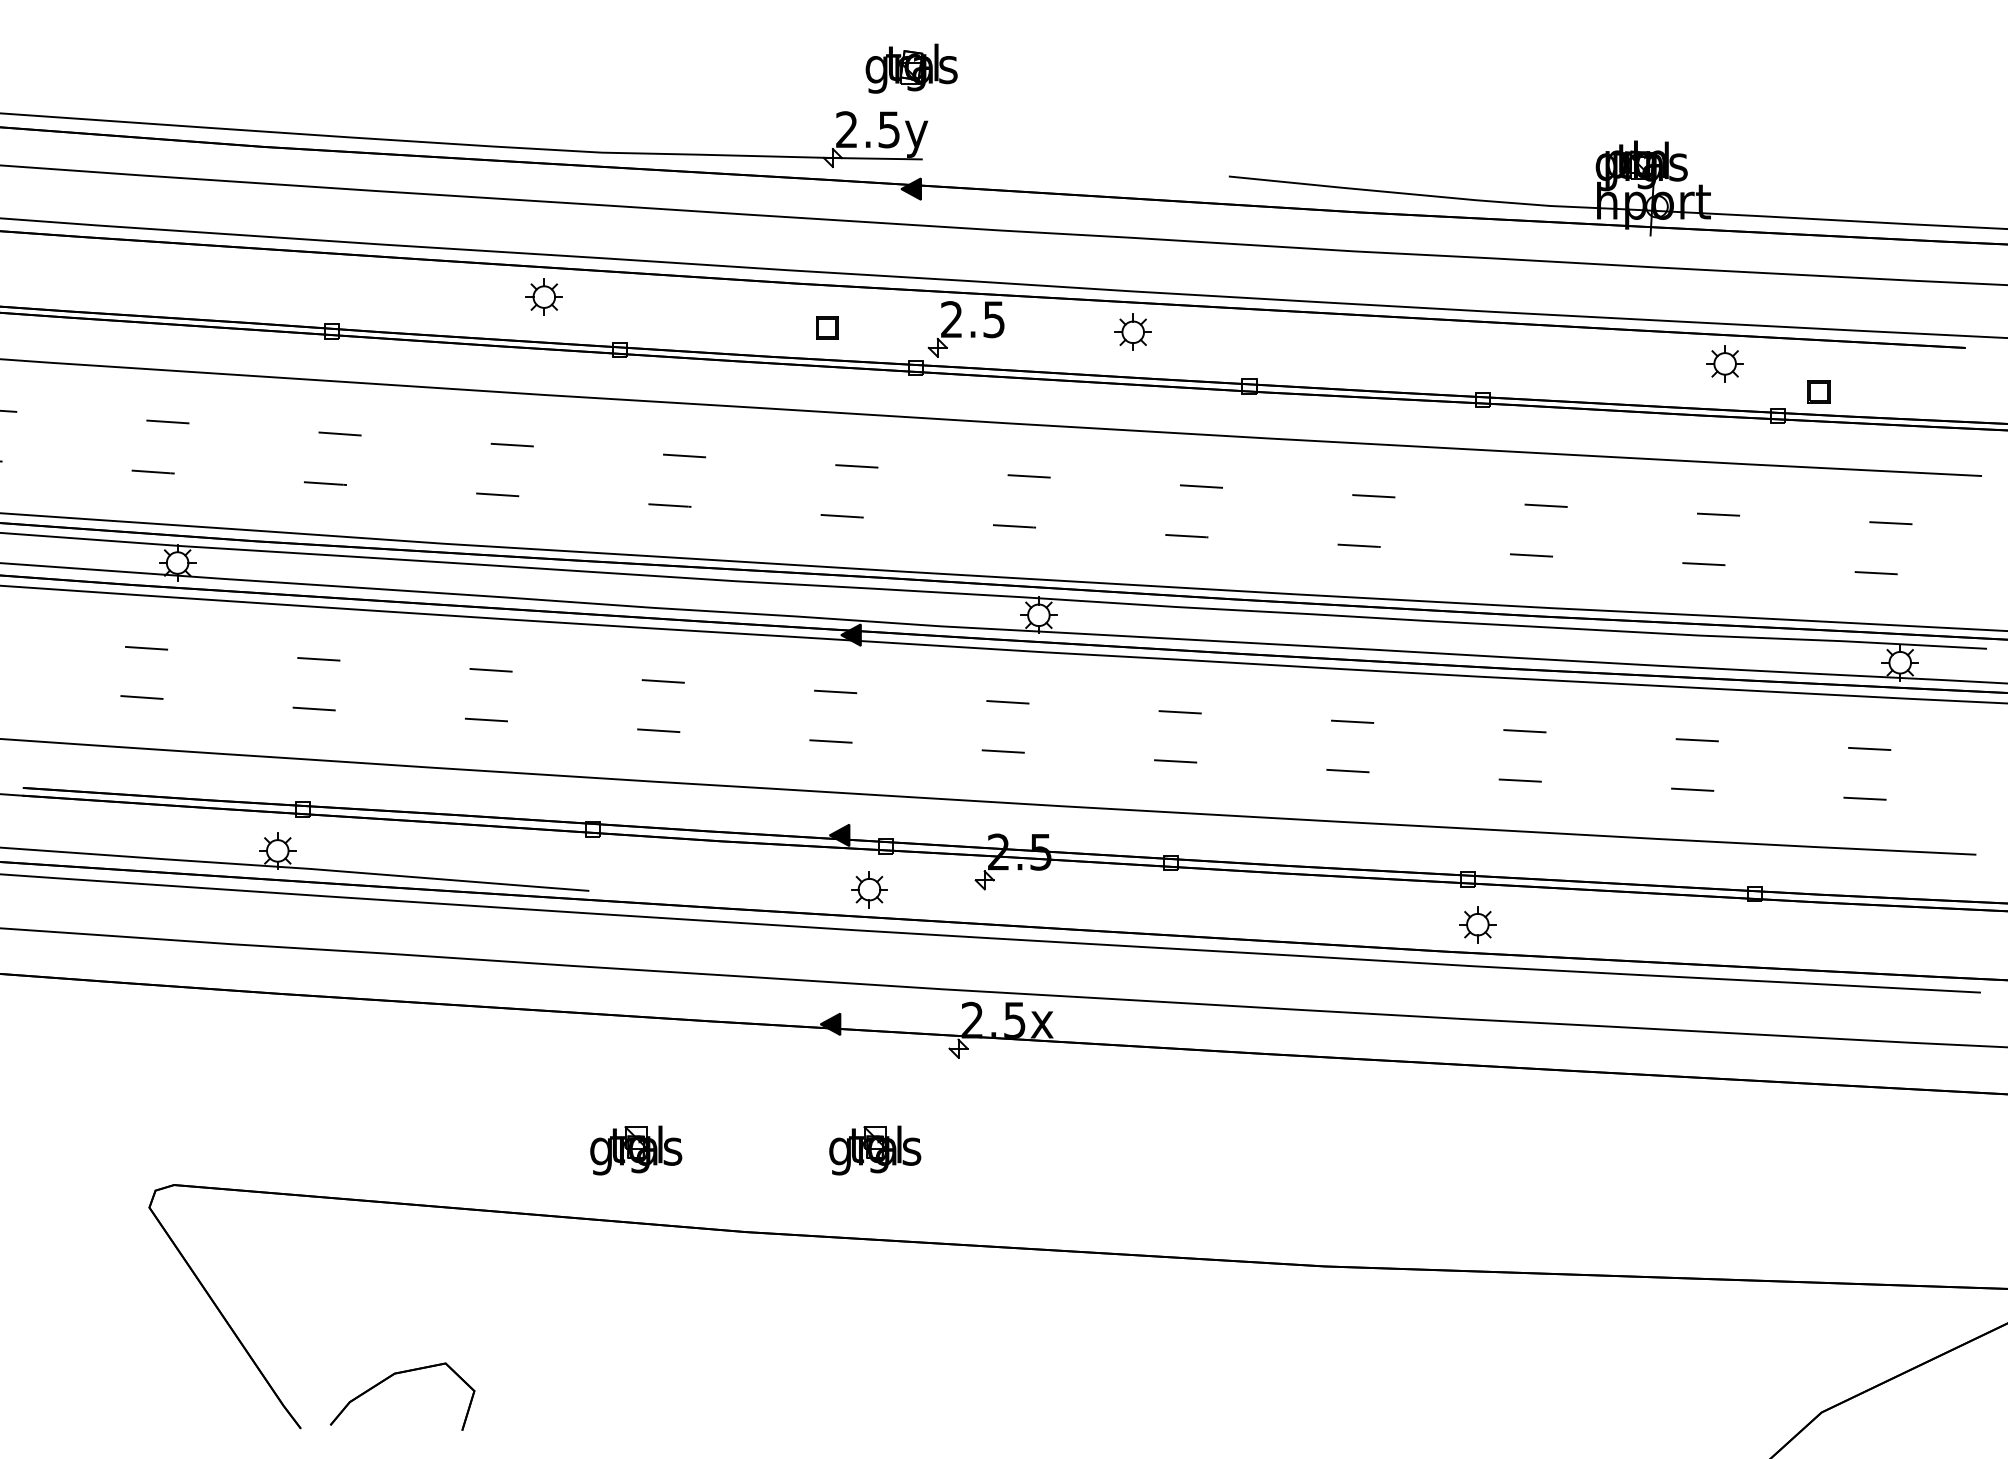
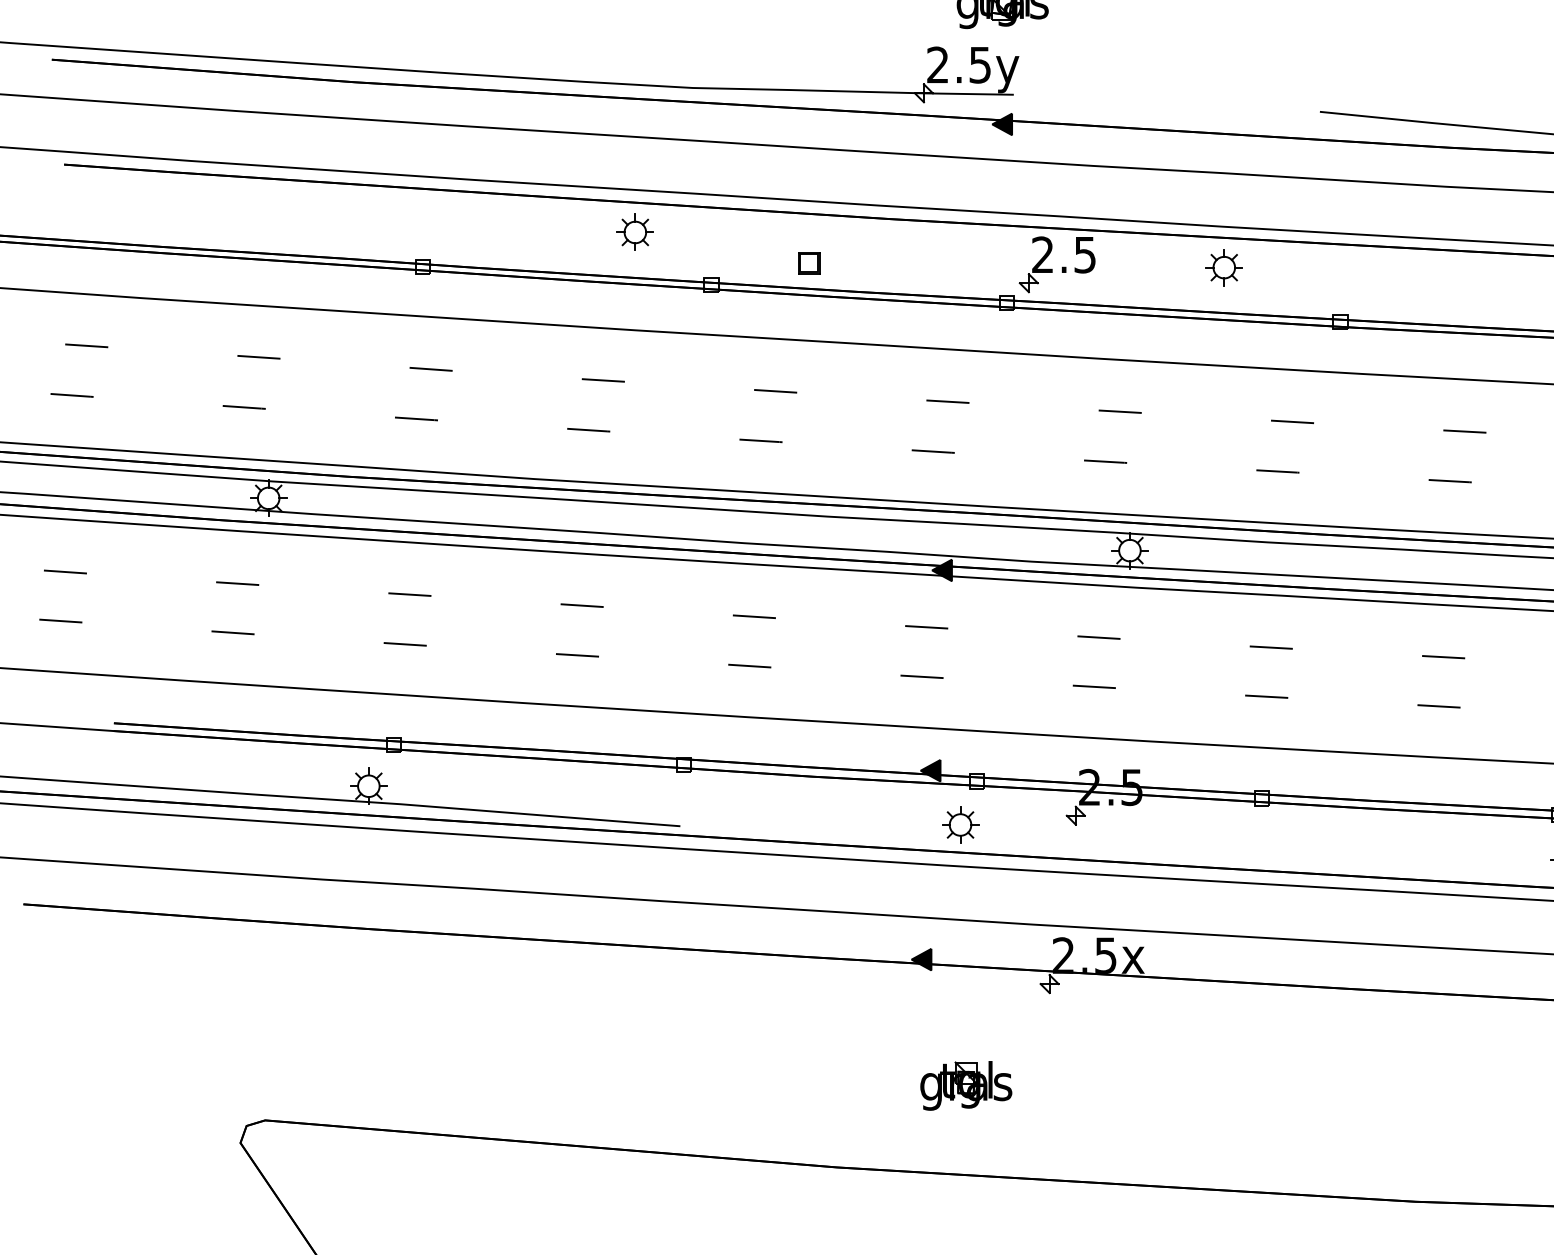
part: (827, 327) -> (809, 262), moved
part: (636, 1150) -> (727, 1085), removed

